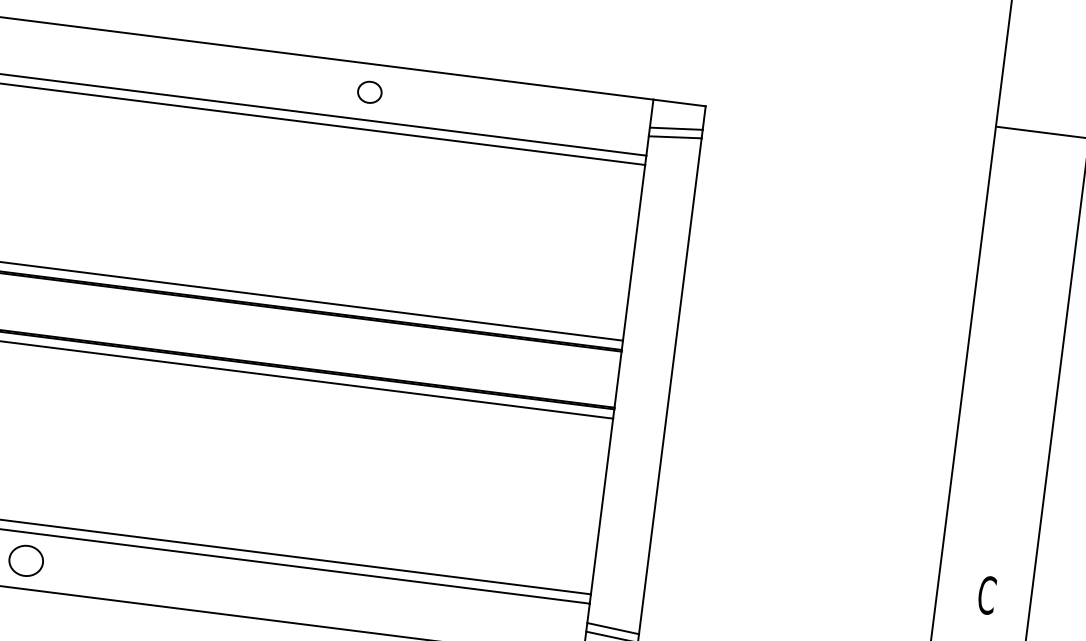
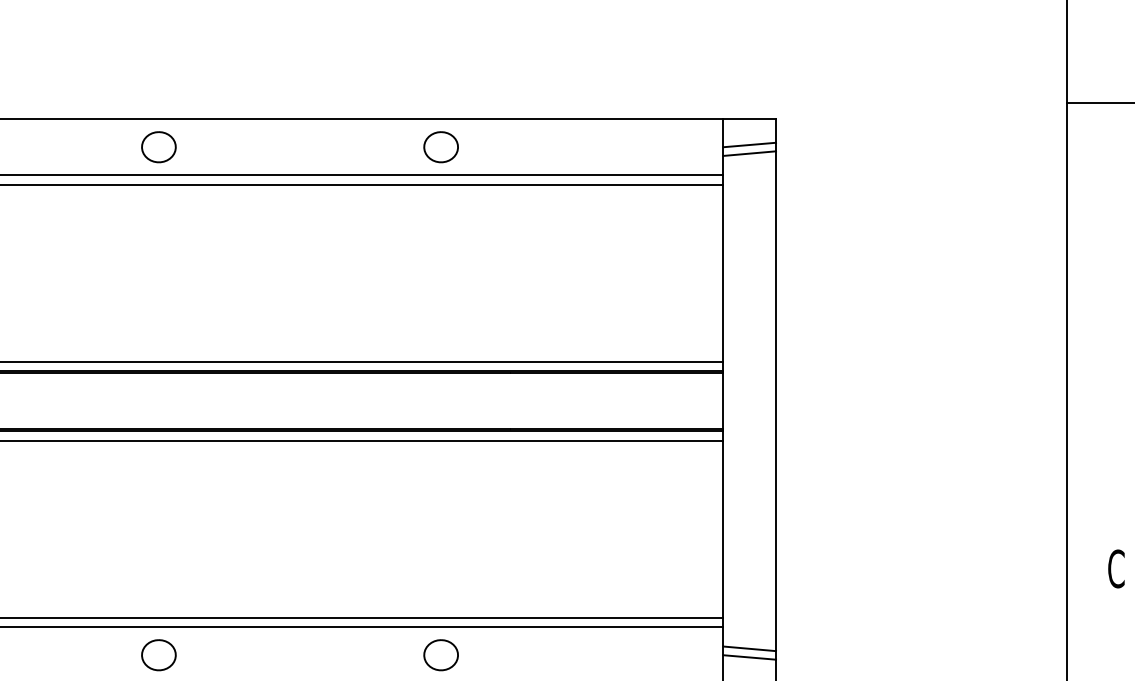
part: (89, 57) -> (158, 147), added
part: (369, 92) -> (440, 147), size x1.43
part: (305, 596) -> (440, 655), added

